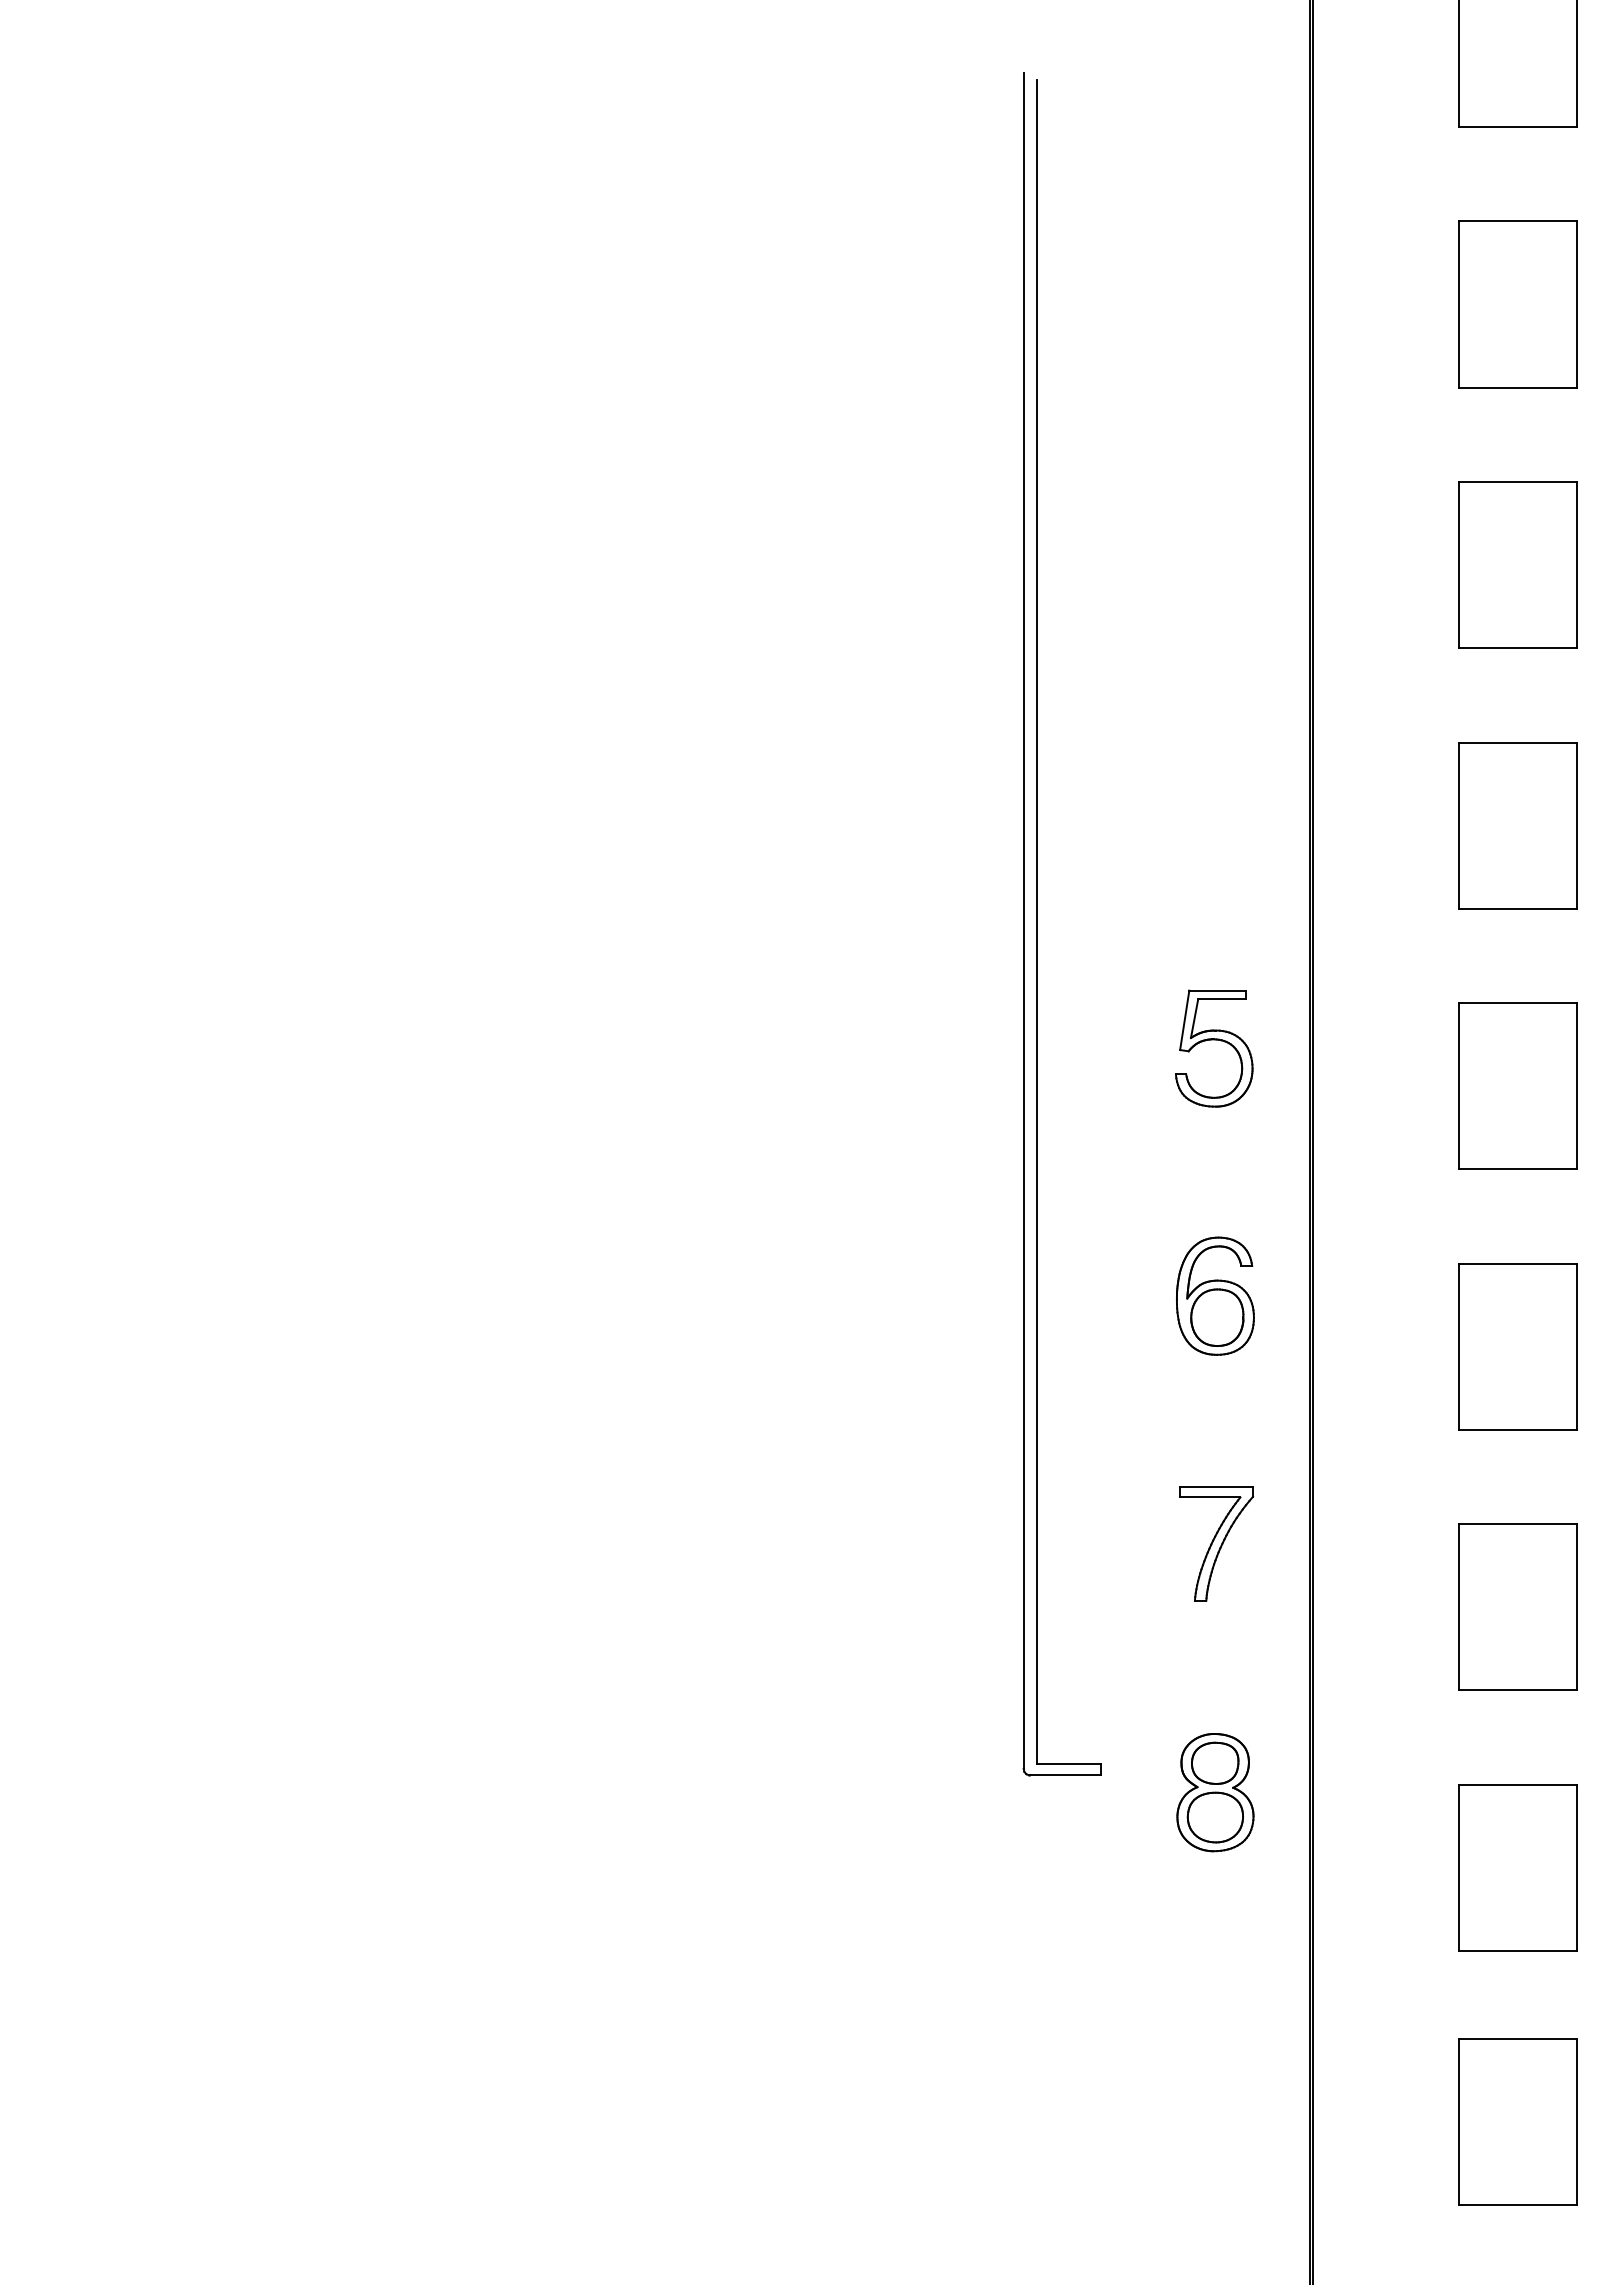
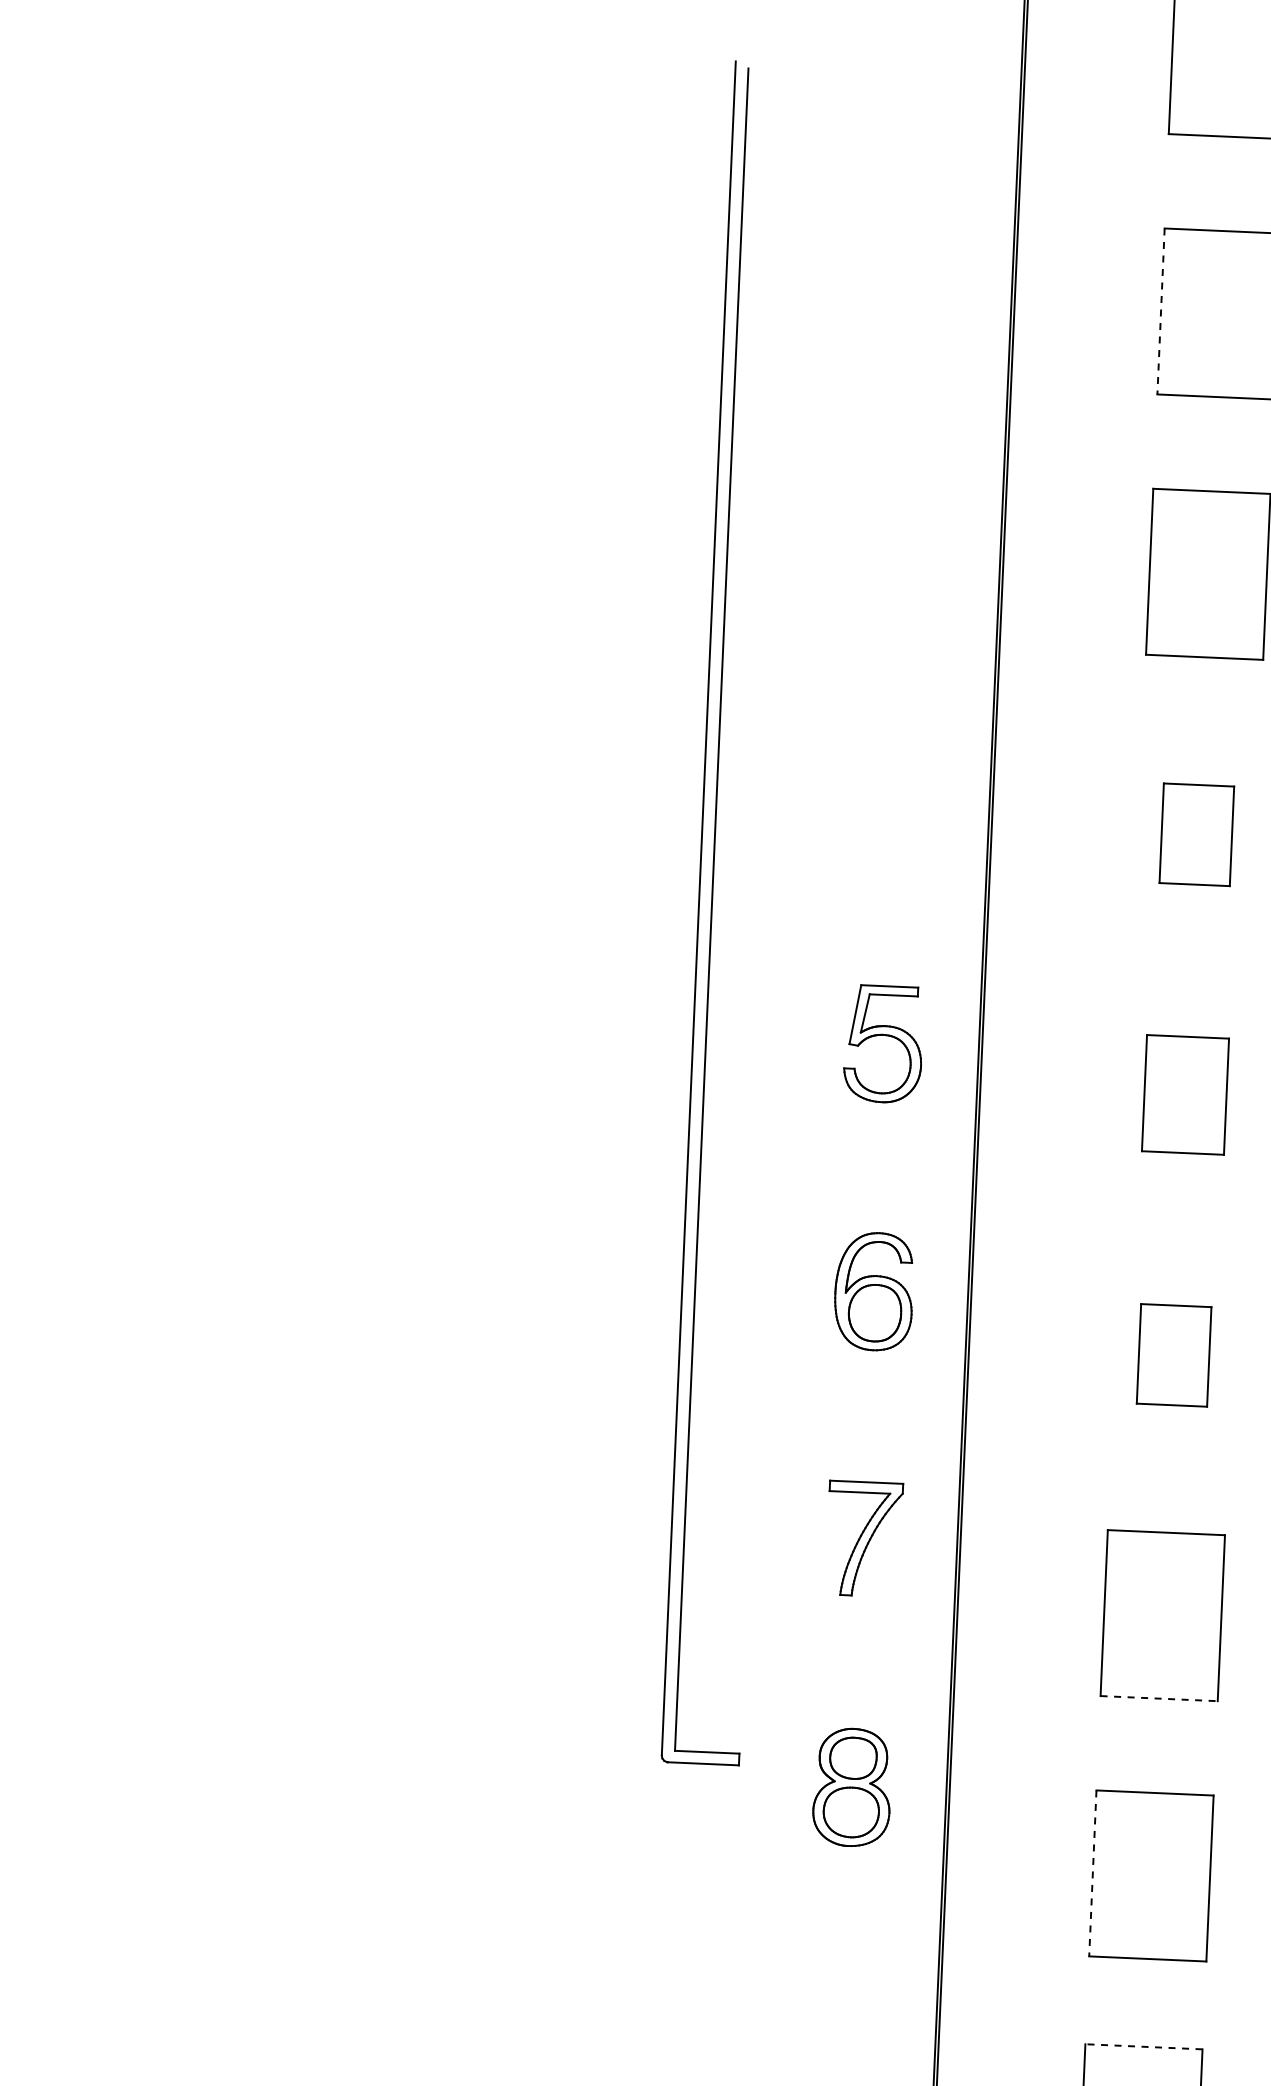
line: (1459, 304) -> (1161, 311), solid -> dashed
part: (1517, 825) -> (1196, 834), size x0.6
part: (1517, 1085) -> (1185, 1094), size x0.7
part: (1517, 1346) -> (1173, 1355), size x0.6
line: (1518, 1690) -> (1159, 1698), solid -> dashed
line: (1459, 1868) -> (1092, 1873), solid -> dashed
line: (1518, 2038) -> (1144, 2046), solid -> dashed

